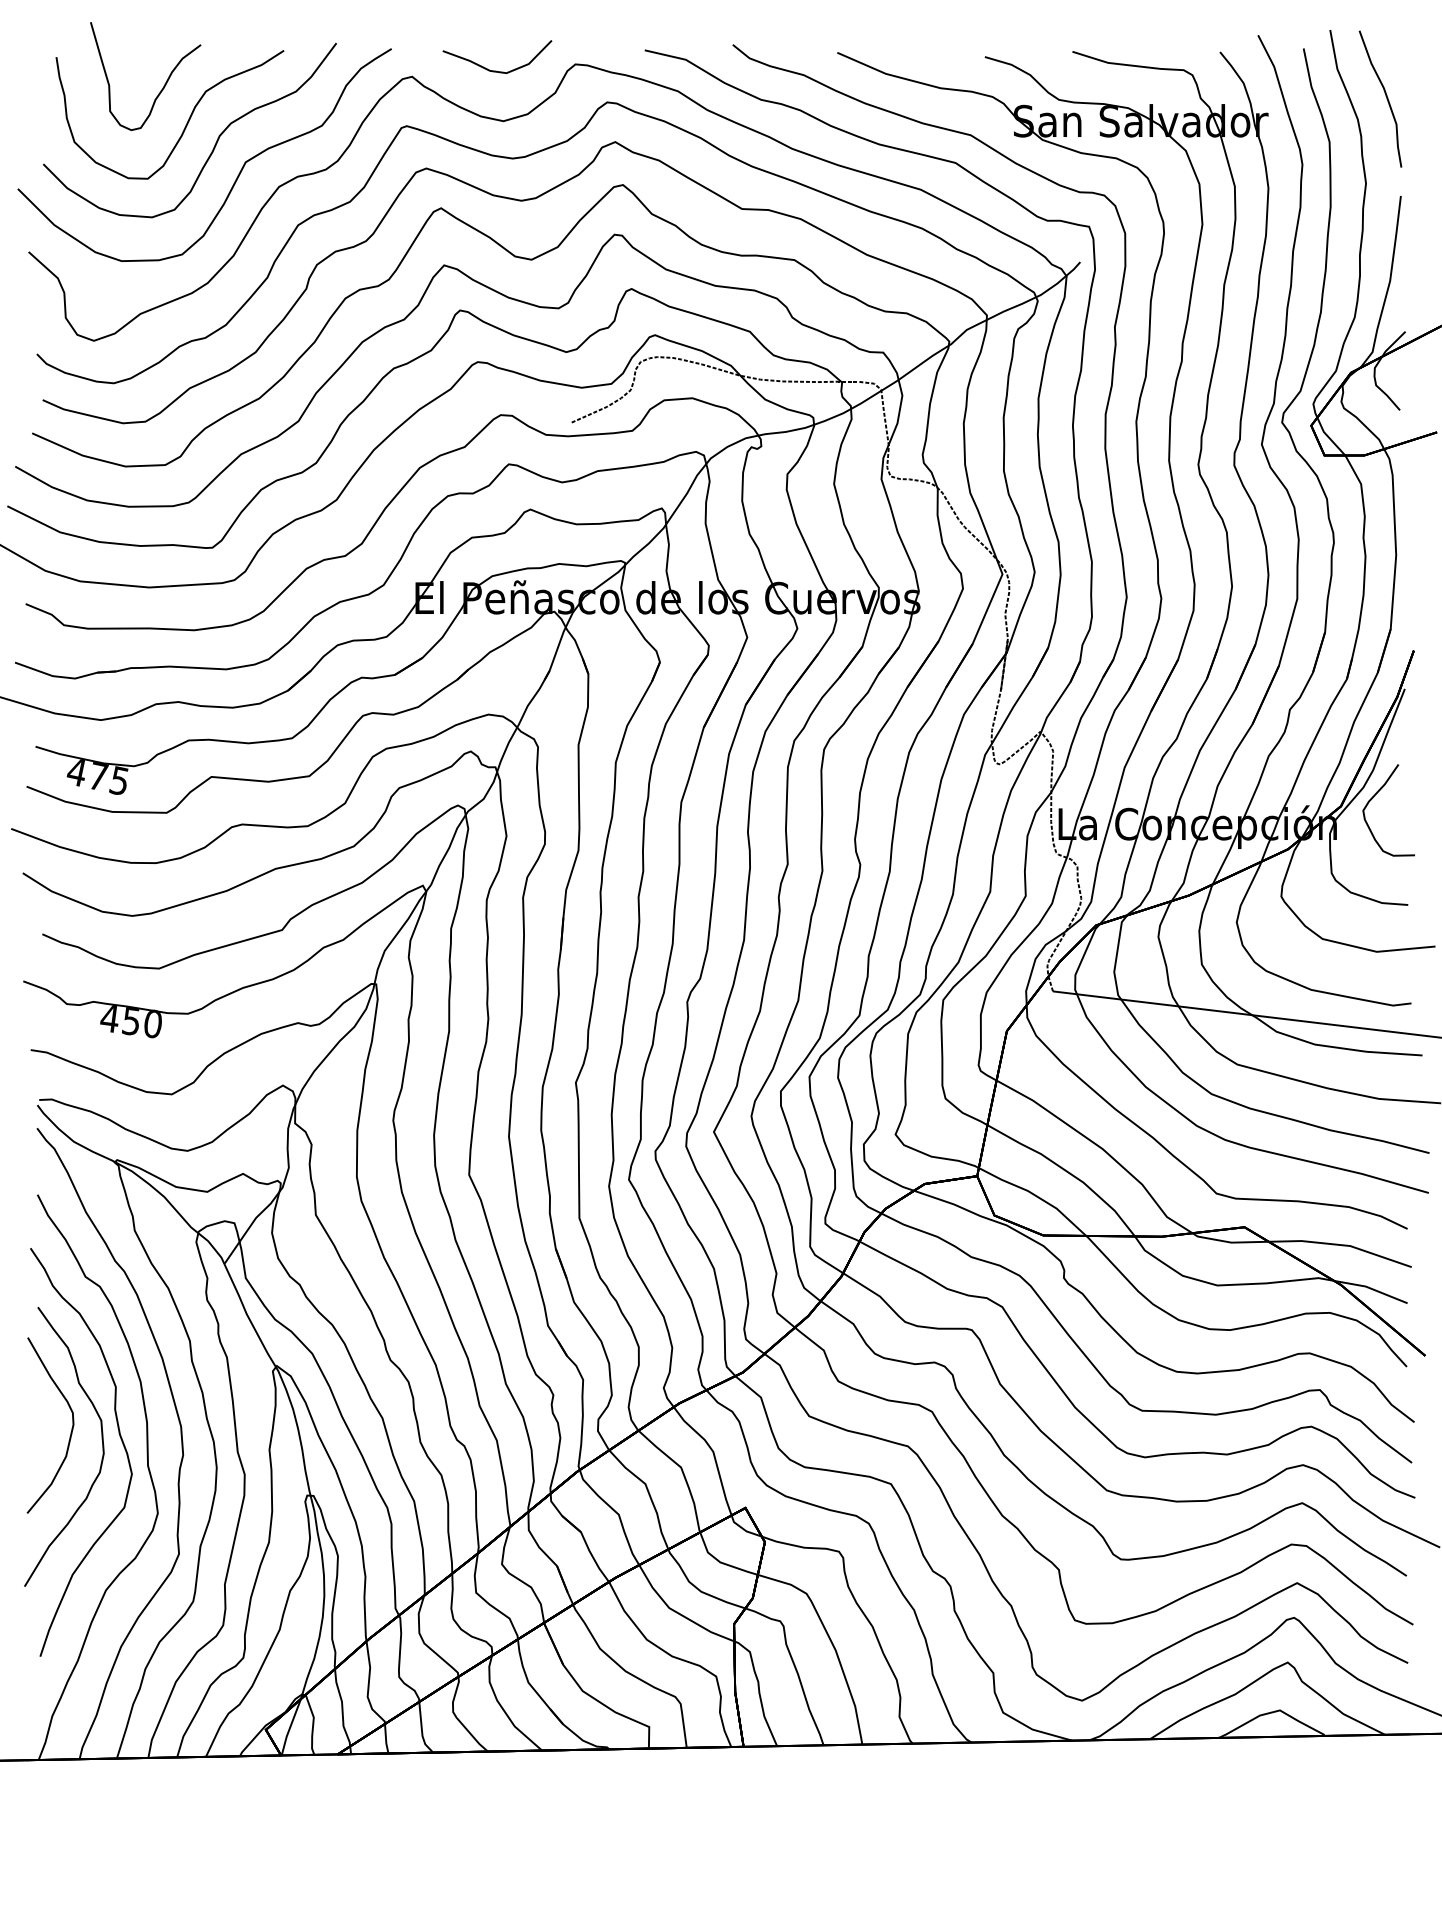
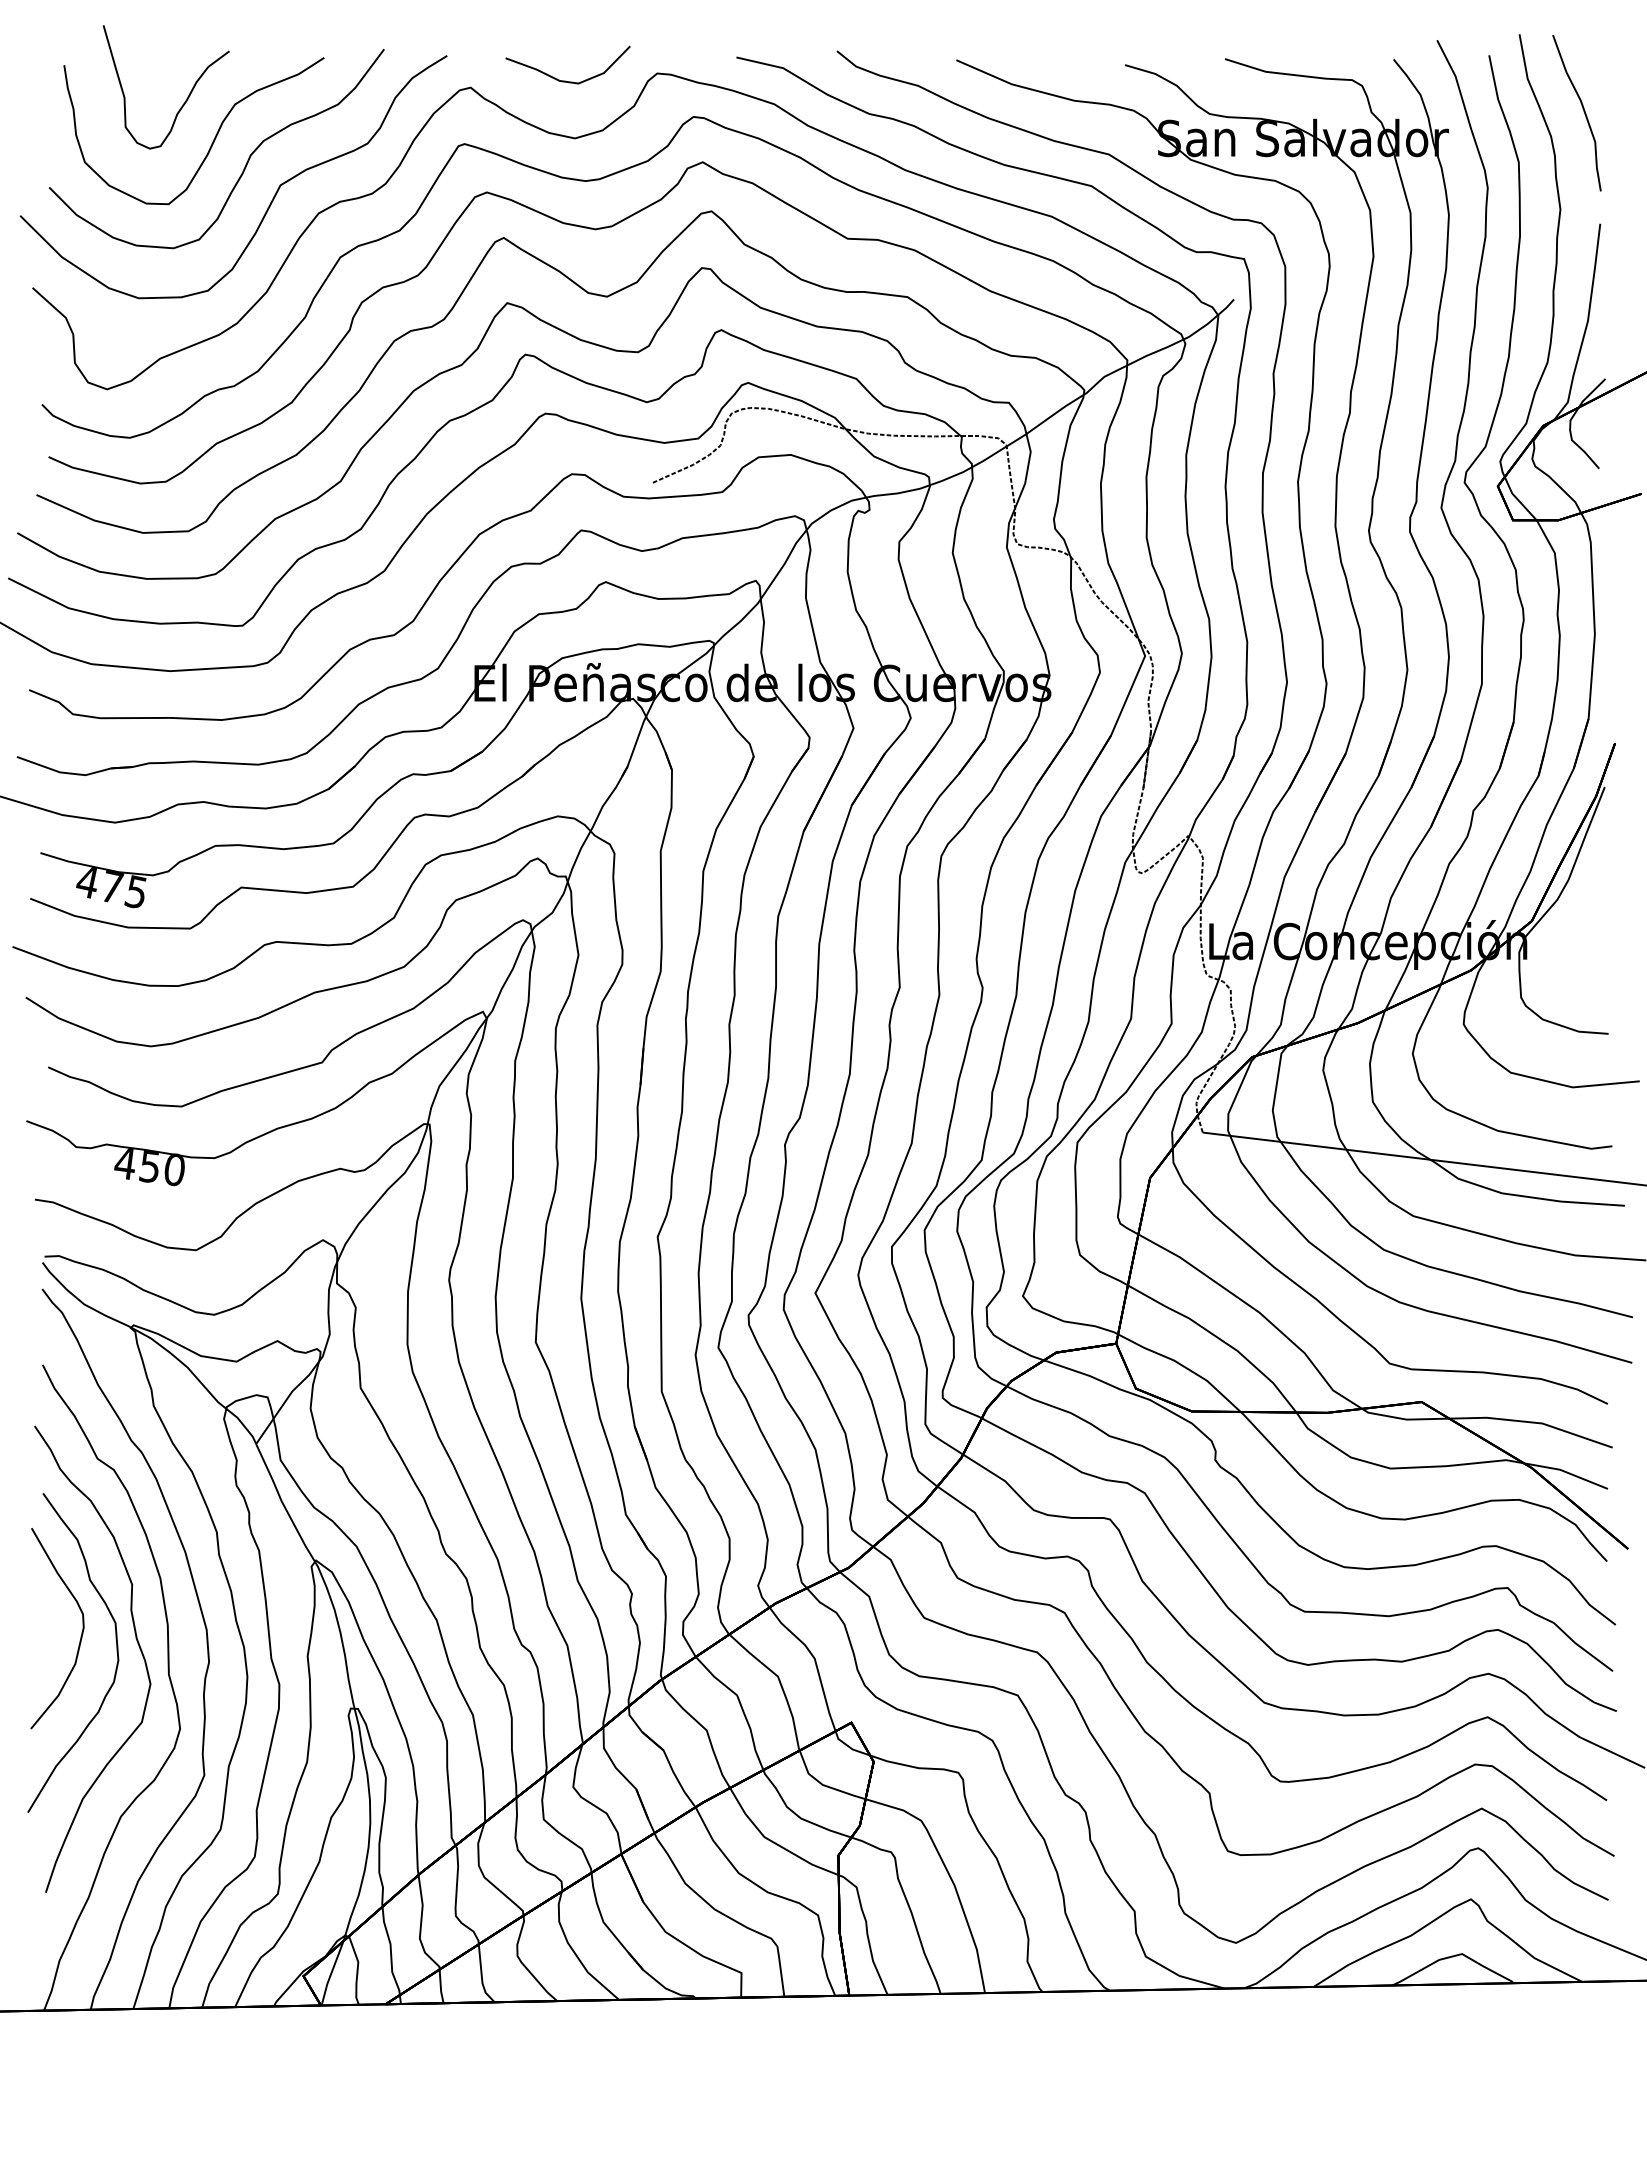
part: (1373, 798) -> (1568, 912), removed

